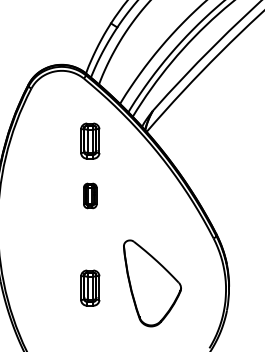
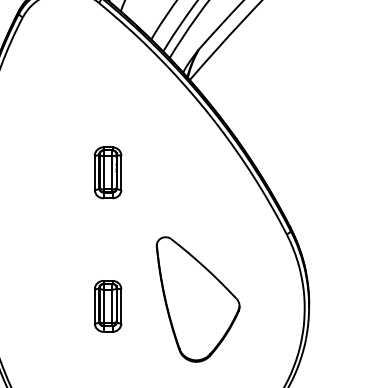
part: (90, 140) -> (108, 92), removed
part: (90, 195) -> (108, 172), size x1.43

